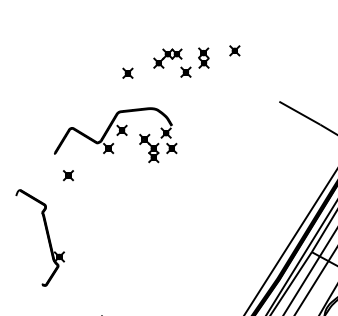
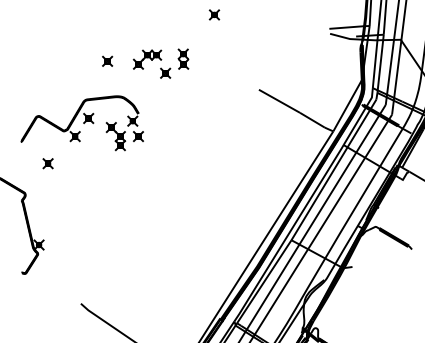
part: (234, 50) -> (214, 14), moved
part: (180, 62) -> (160, 63), moved
part: (114, 135) -> (81, 123), moved

